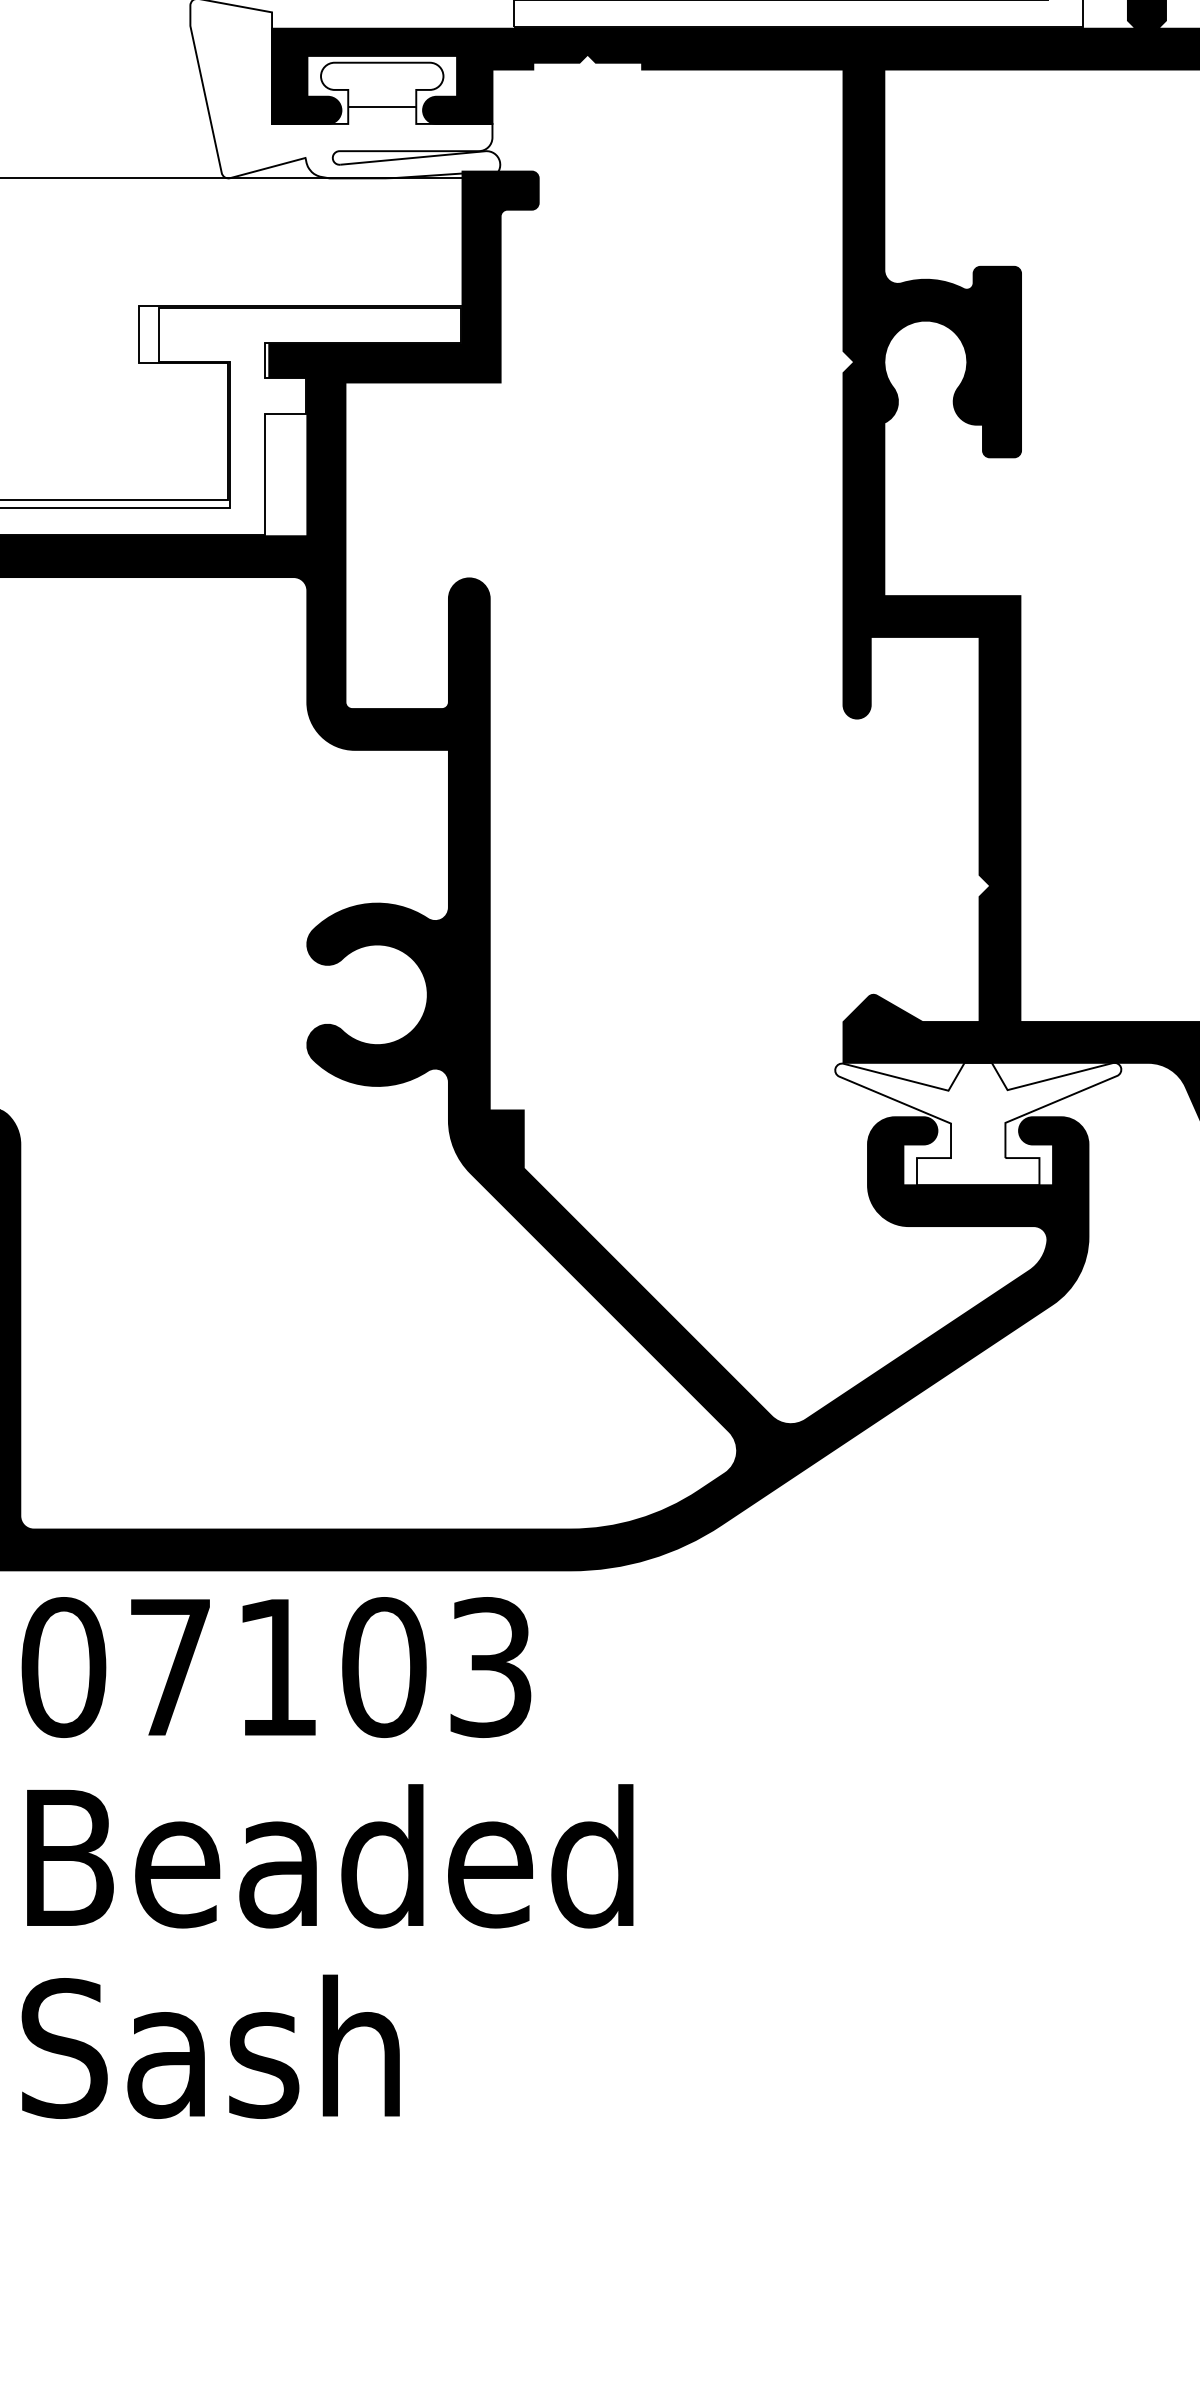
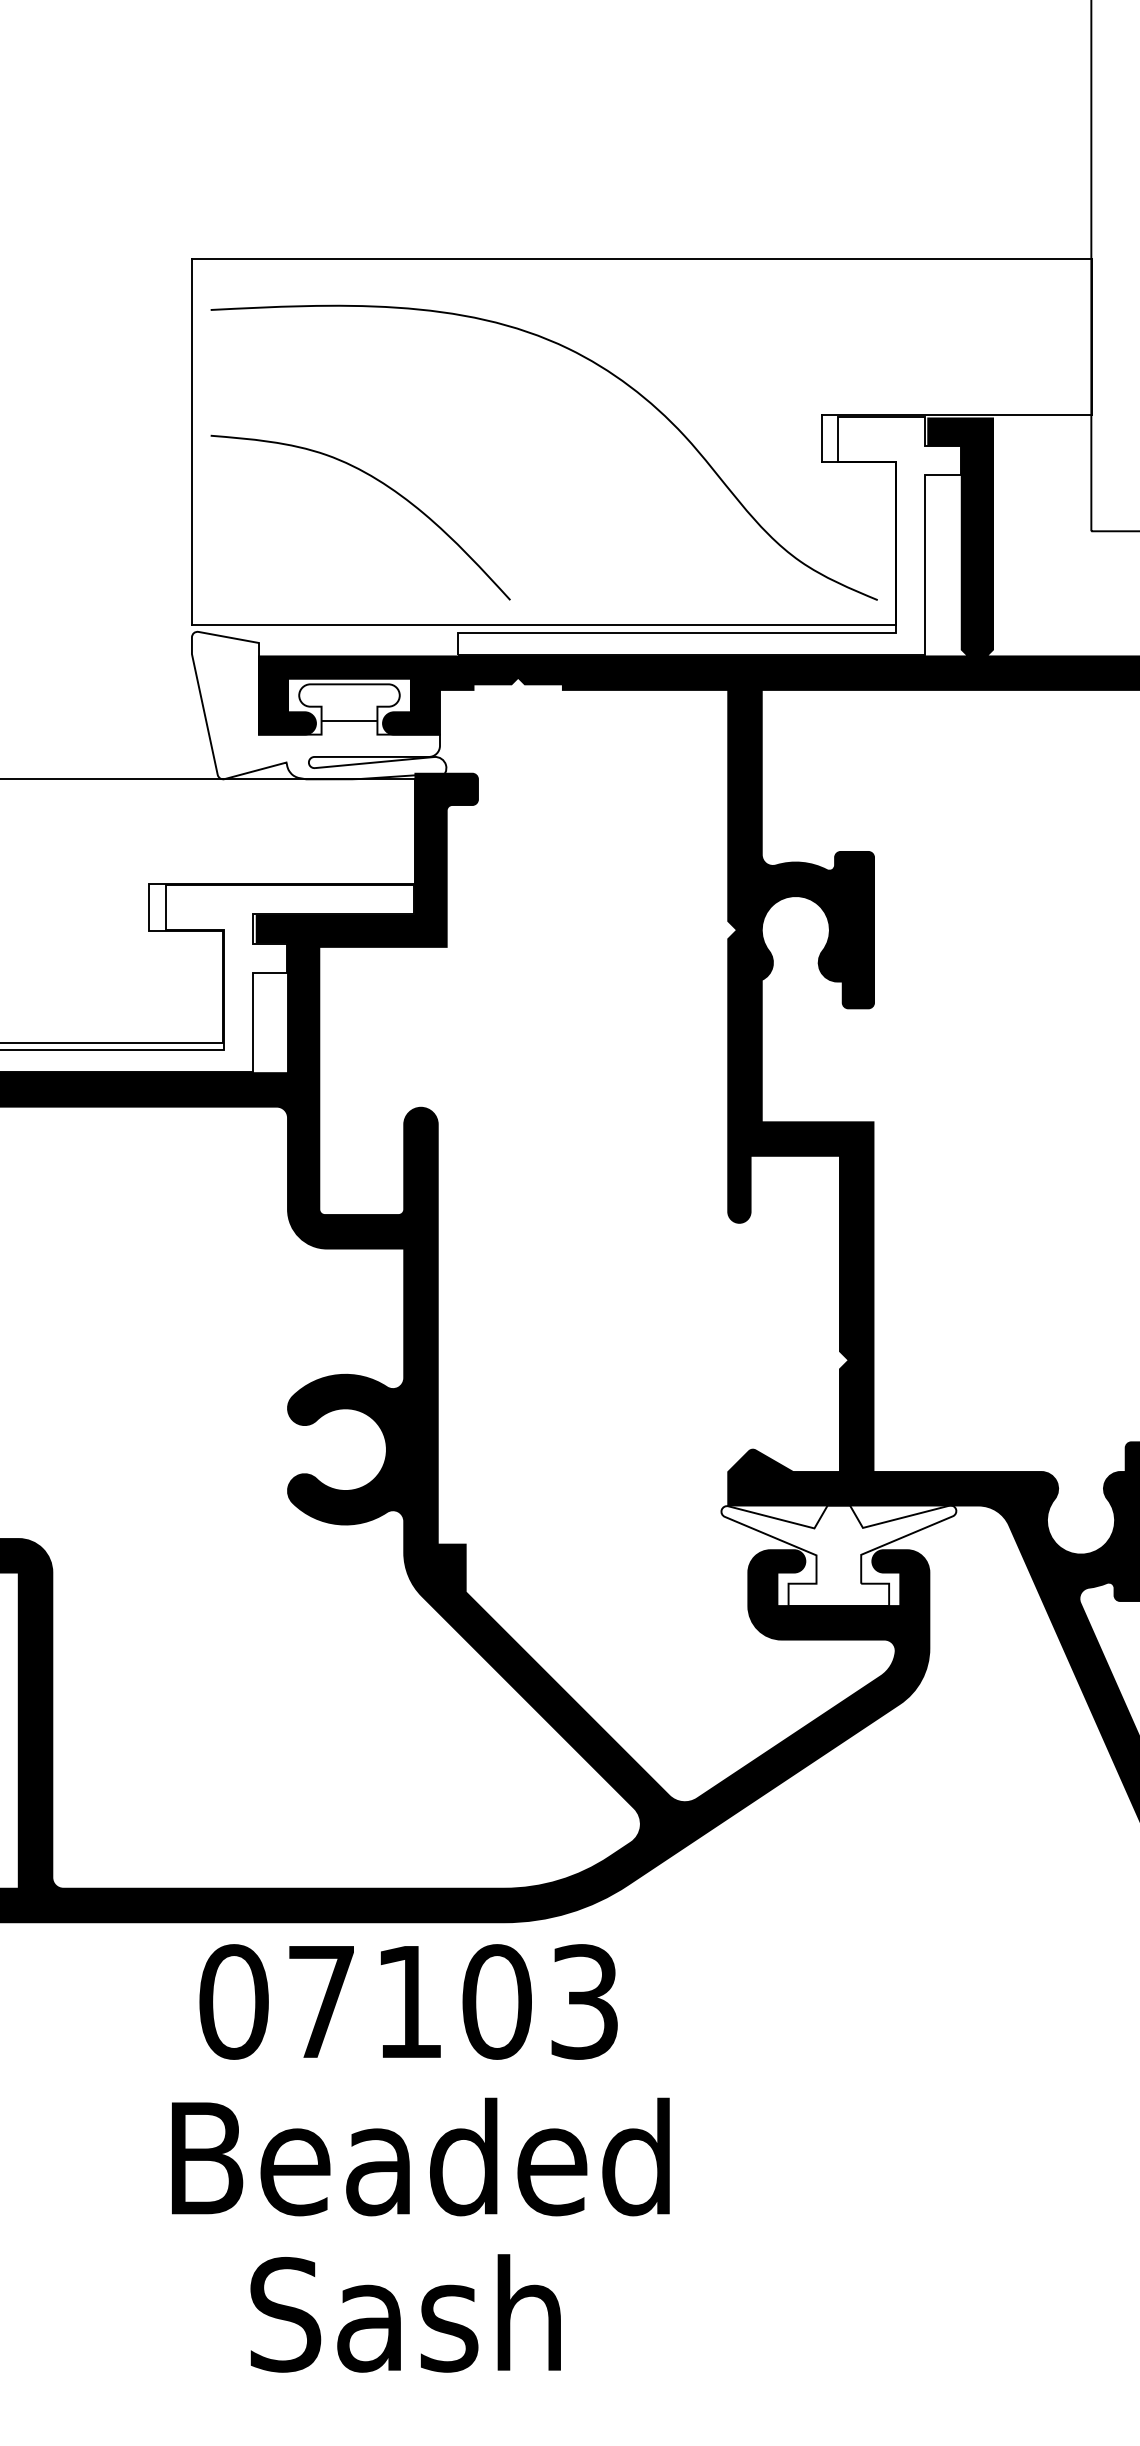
text: (276, 1666) -> (408, 2001), moved
text: (329, 1855) -> (420, 2156), moved
text: (210, 2046) -> (405, 2313), moved

